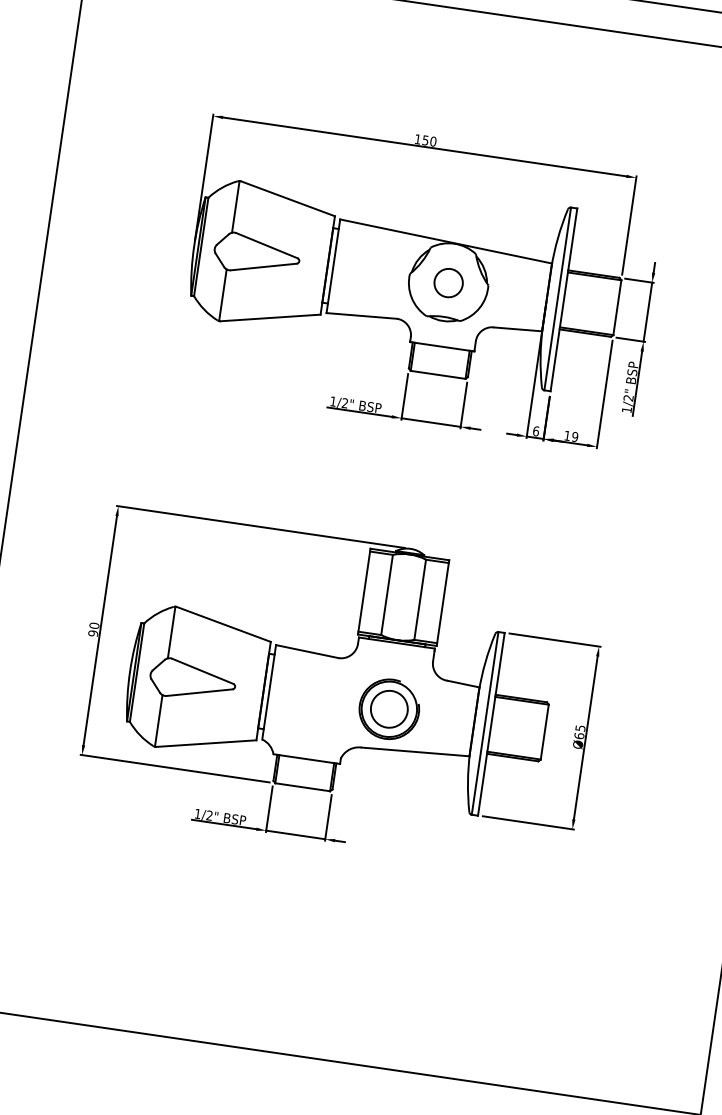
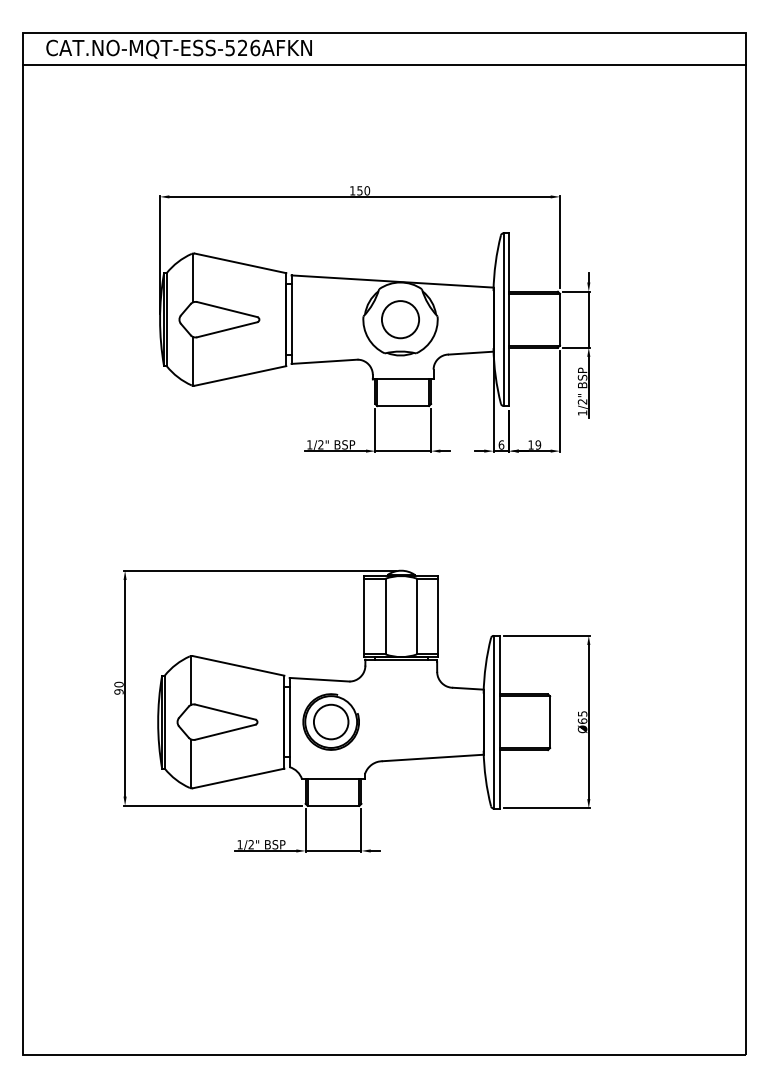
circle: (448, 282) -> (400, 319), size x1.4
part: (388, 708) -> (330, 721), moved

